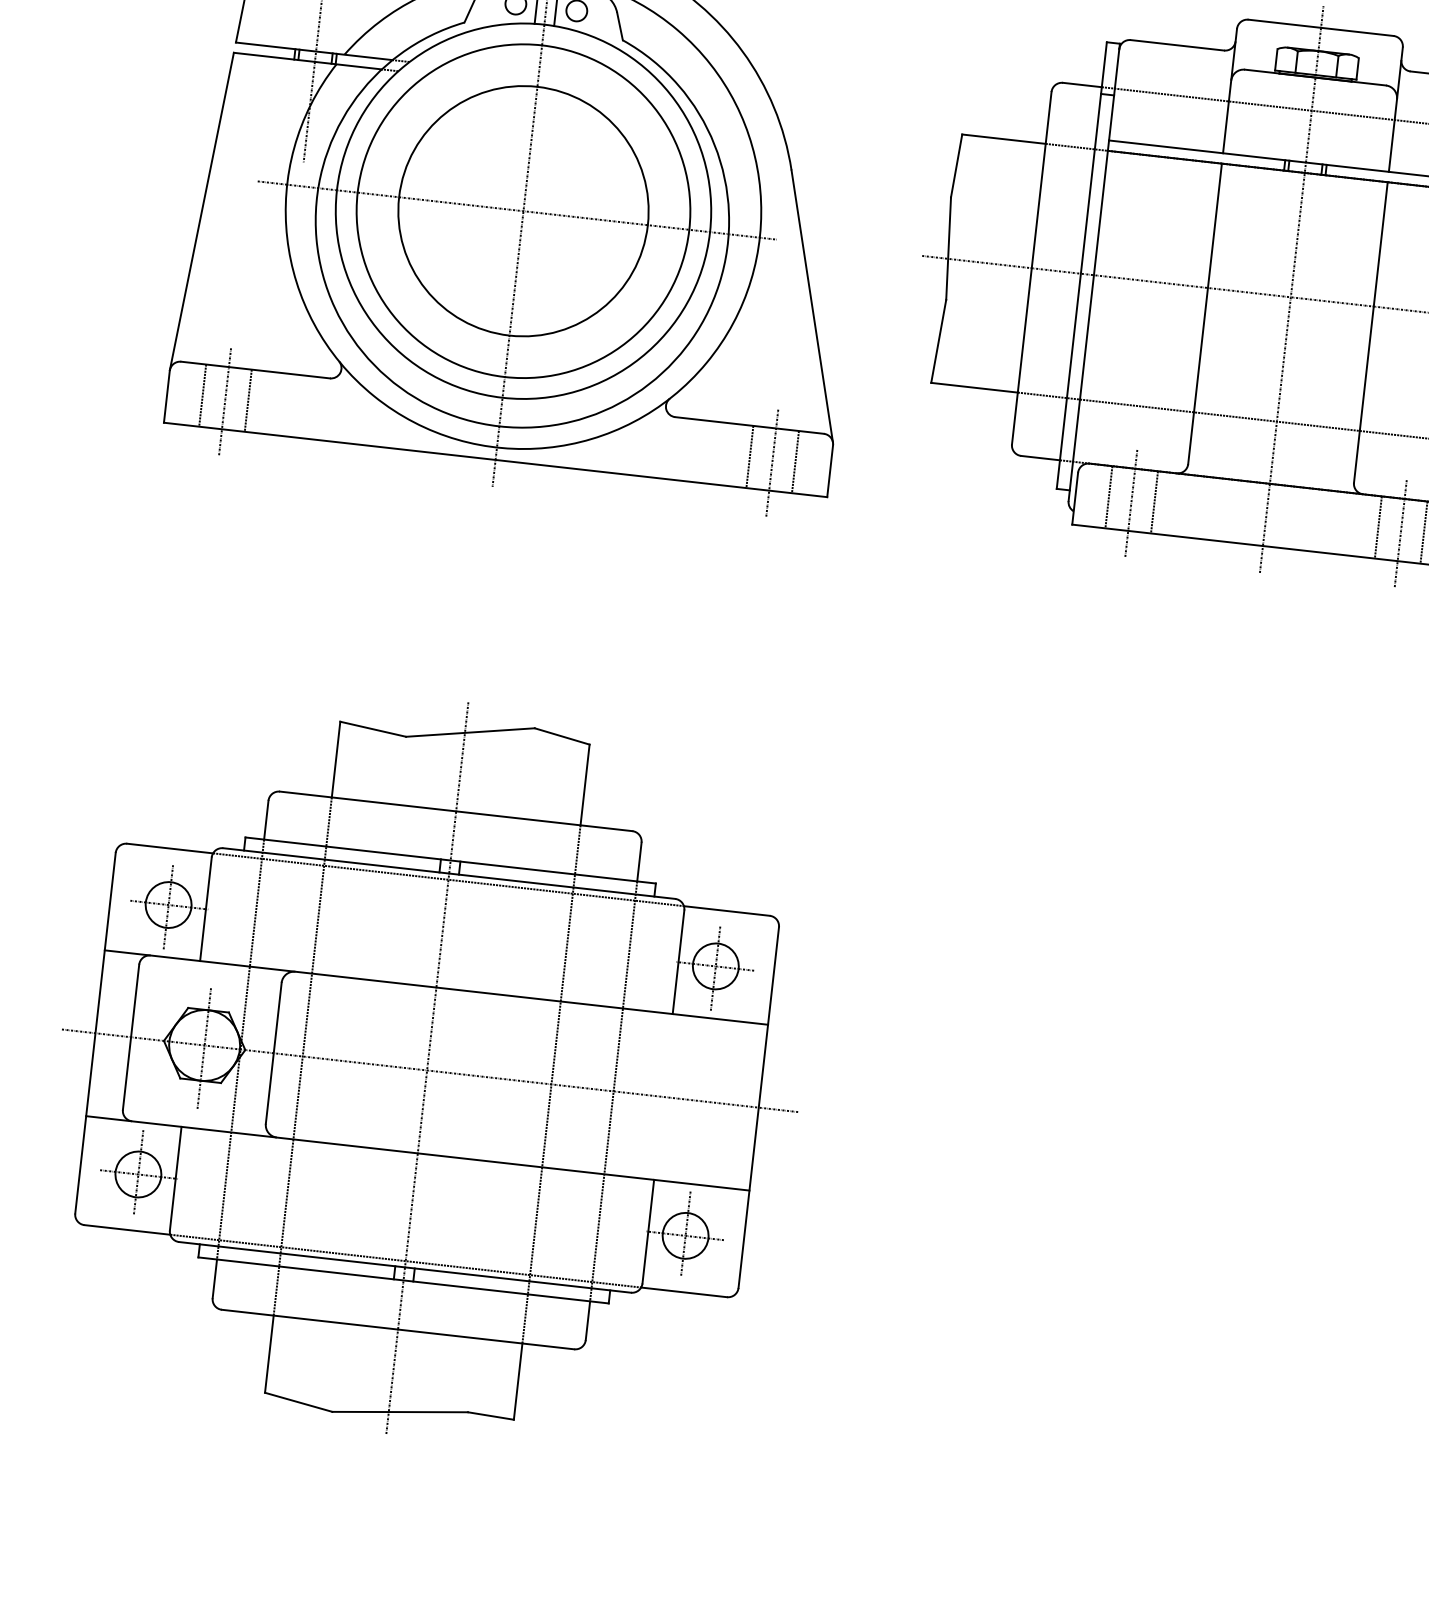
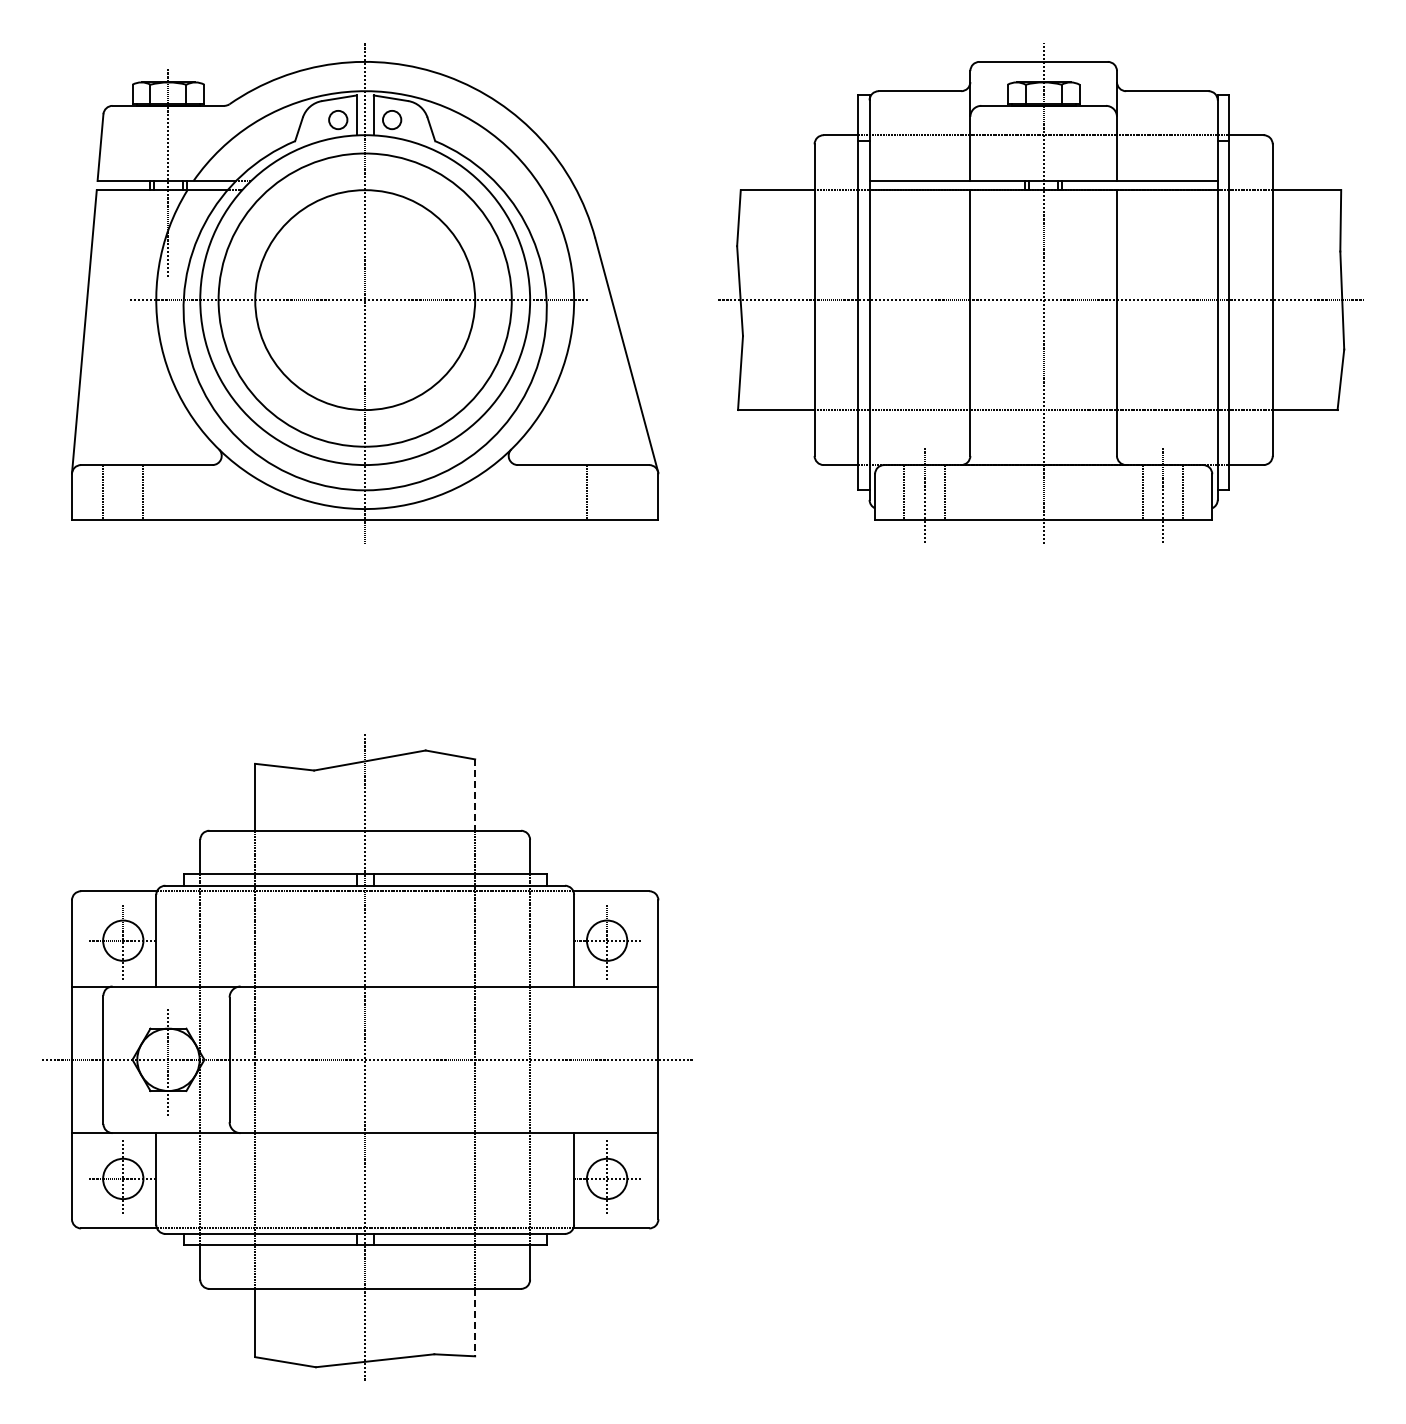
line: (225, 401) -> (123, 495), removed
line: (772, 462) -> (607, 495), removed
line: (795, 462) -> (627, 492), removed
line: (585, 785) -> (475, 795), solid -> dashed
line: (518, 1381) -> (475, 1322), solid -> dashed

